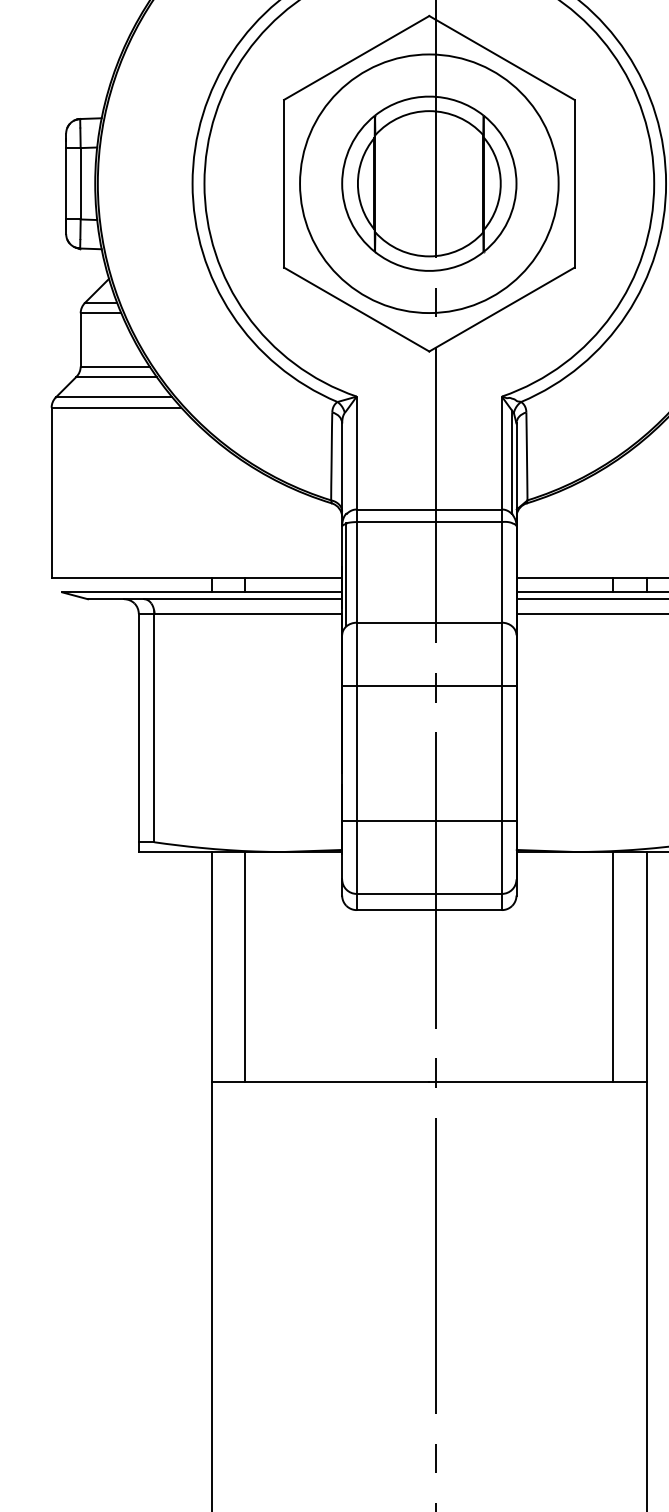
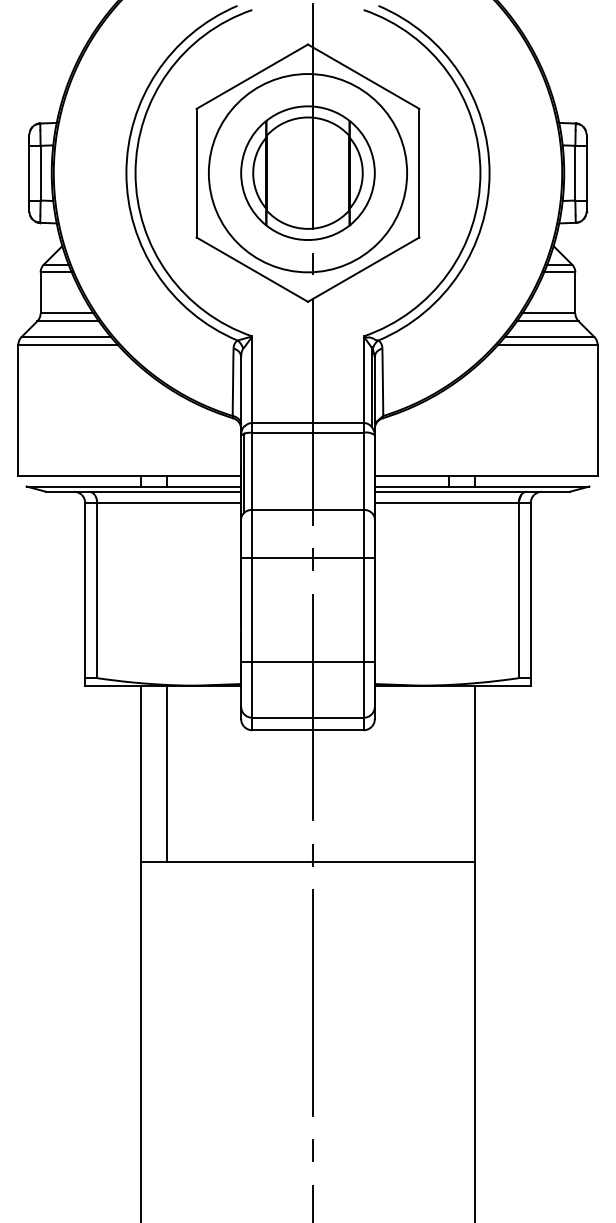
line: (613, 966) -> (449, 773), removed

